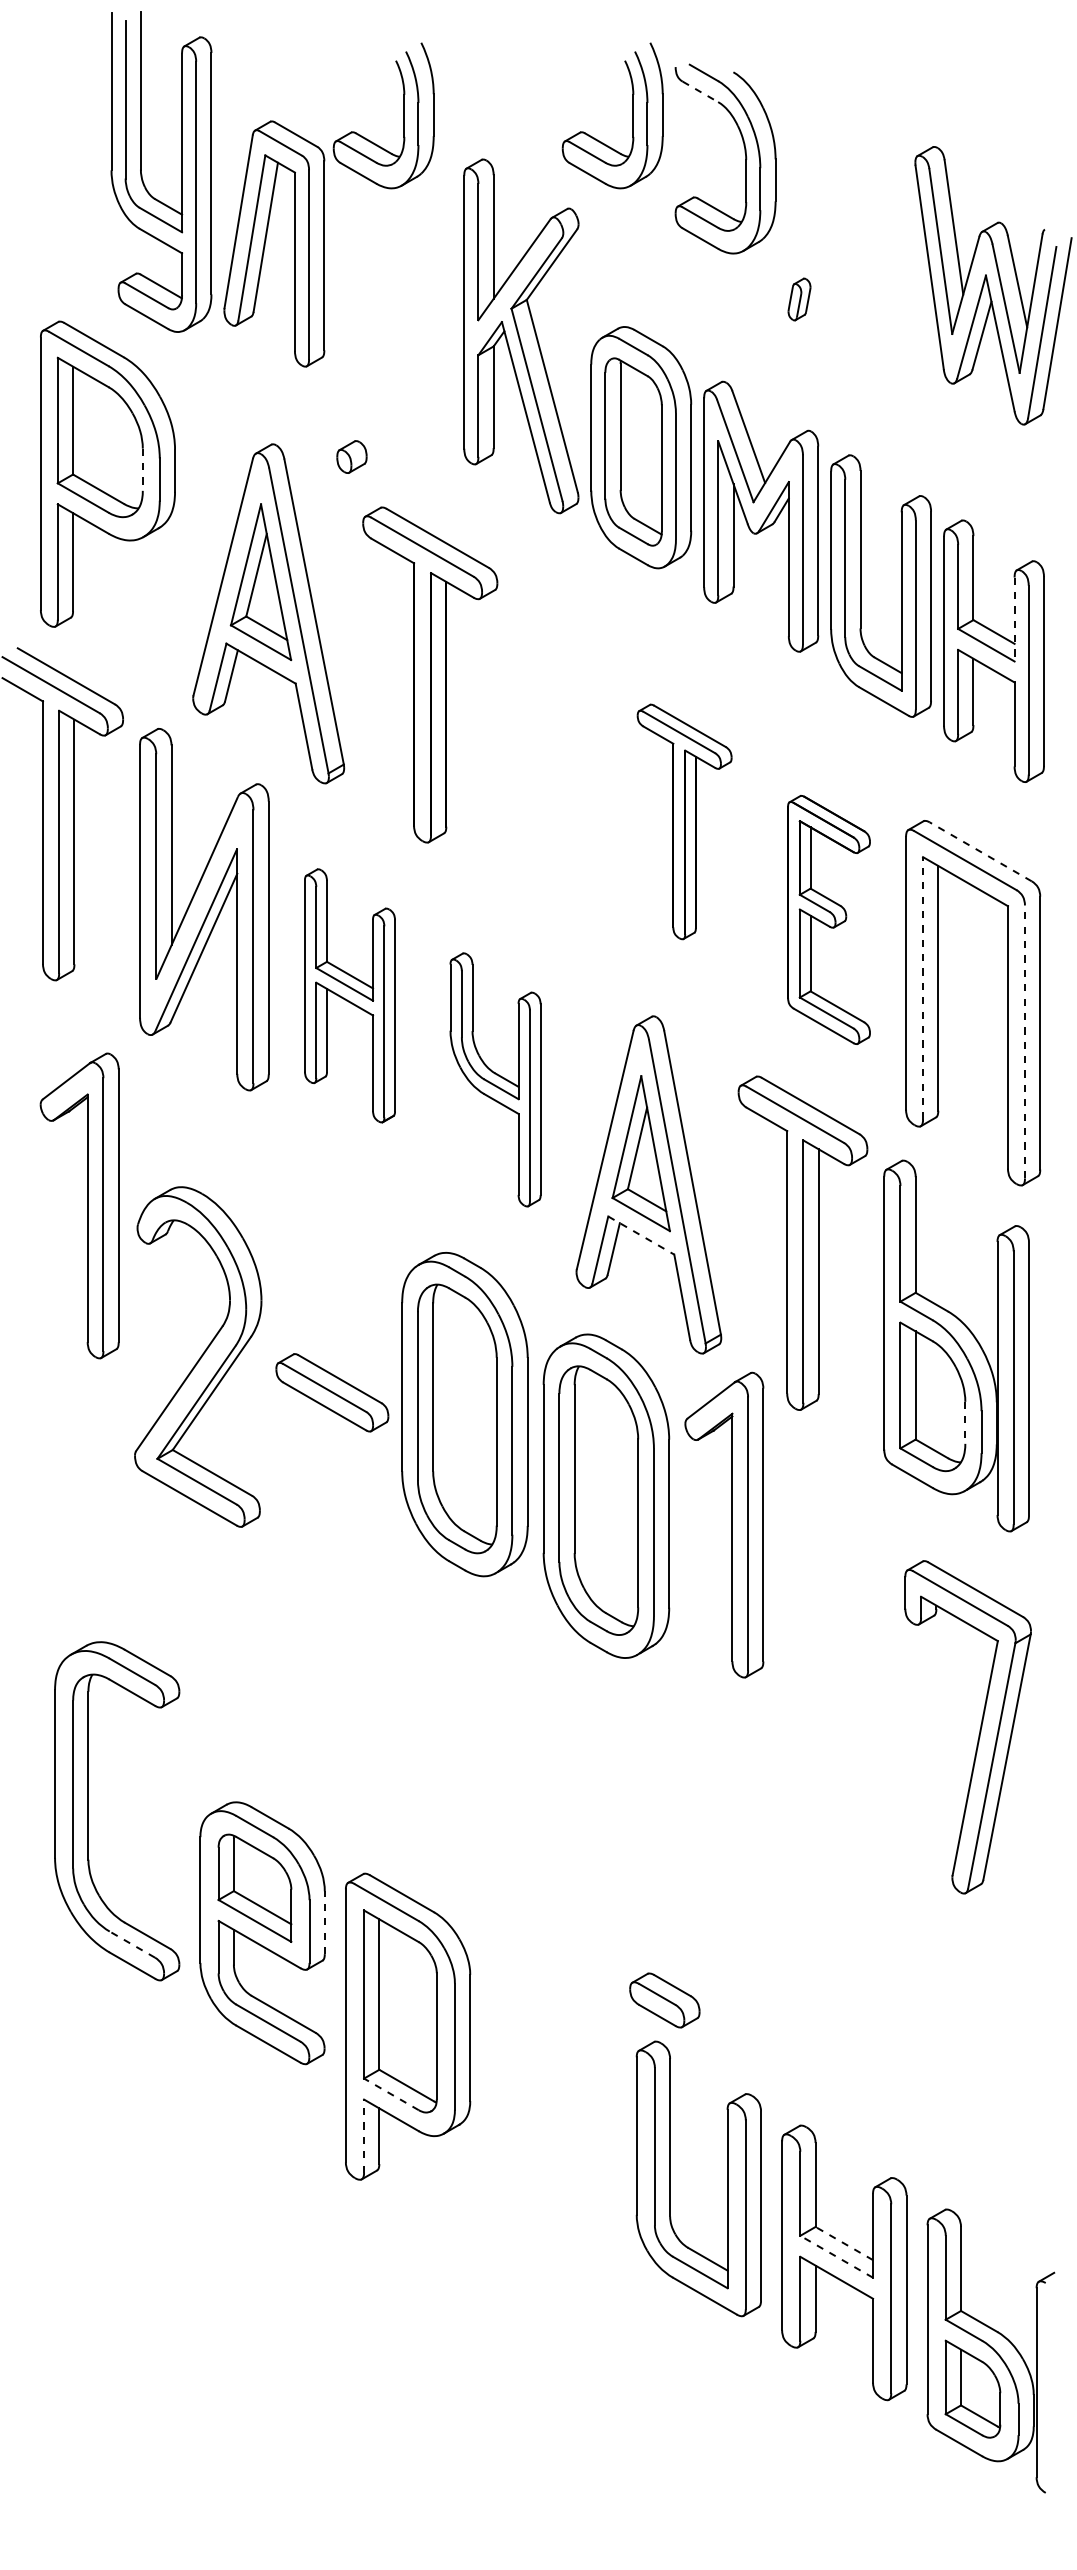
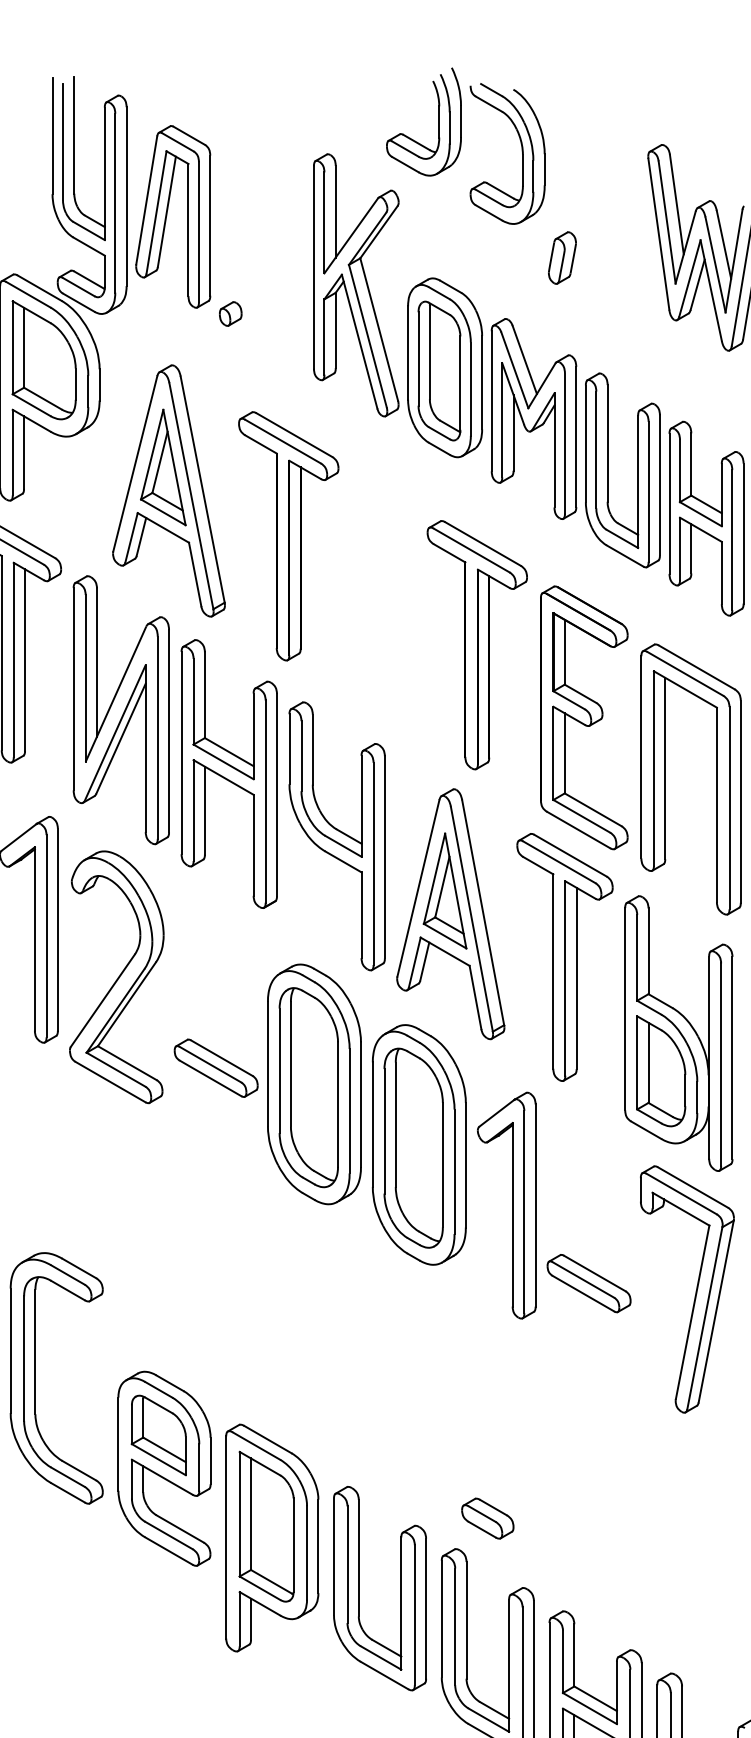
line: (700, 92) -> (489, 104), dashed -> solid
part: (403, 115) -> (268, 121), removed
part: (142, 174) -> (75, 197), moved
part: (799, 299) -> (562, 258), size x1.67
part: (351, 456) -> (230, 313), moved
line: (142, 470) -> (75, 384), dashed -> solid
line: (1014, 619) -> (721, 495), dashed -> solid
part: (684, 821) -> (477, 644), size x1.43
line: (980, 851) -> (696, 667), dashed -> solid
part: (828, 919) -> (583, 717), size x1.43
line: (923, 987) -> (654, 767), dashed -> solid
part: (349, 995) -> (228, 773), size x1.43
line: (1024, 1041) -> (729, 807), dashed -> solid
part: (495, 1079) -> (337, 836), size x1.43
line: (641, 1235) -> (445, 951), dashed -> solid
part: (198, 1356) -> (117, 976), moved
line: (965, 1423) -> (685, 1091), dashed -> solid
part: (731, 1524) -> (512, 1205), moved
part: (835, 1682) -> (589, 1282), added
part: (979, 1729) -> (695, 1291), moved
line: (324, 1922) -> (210, 1460), dashed -> solid
line: (131, 1944) -> (67, 1477), dashed -> solid
part: (664, 2000) -> (487, 1518), moved
line: (391, 2094) -> (260, 1588), dashed -> solid
part: (525, 2094) -> (359, 1588), added
line: (364, 2136) -> (240, 1619), dashed -> solid
line: (843, 2243) -> (595, 1698), dashed -> solid
line: (836, 2256) -> (589, 1708), dashed -> solid

